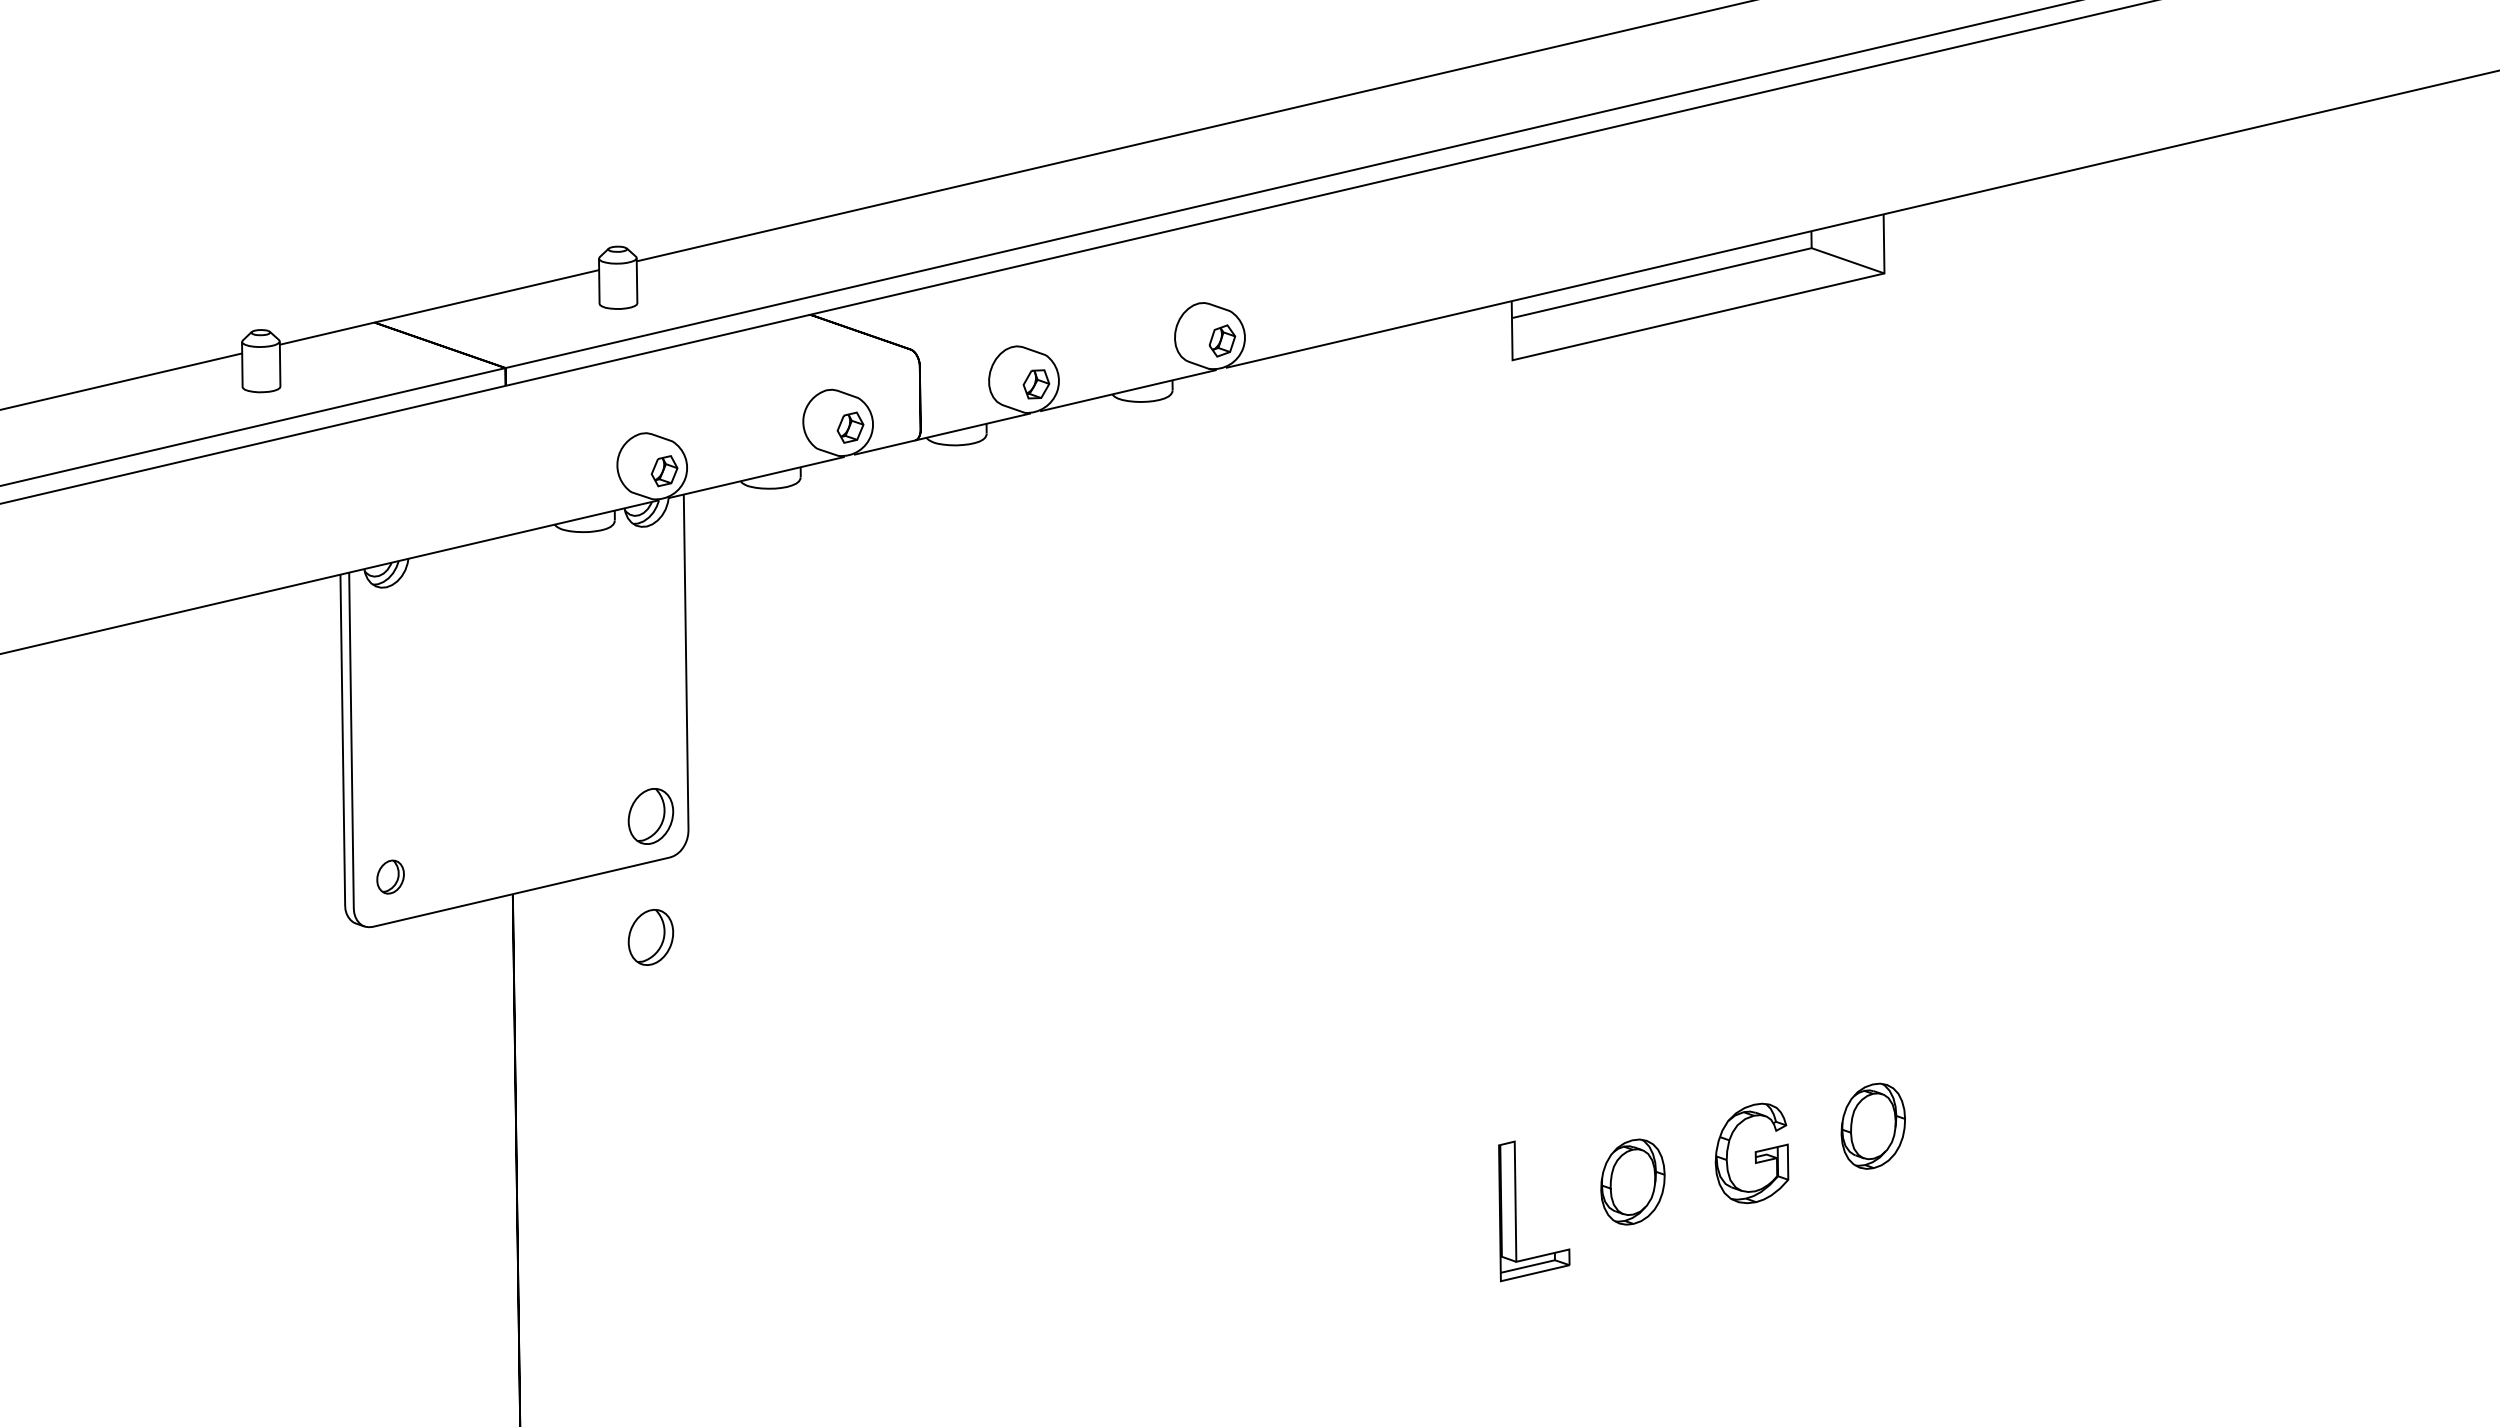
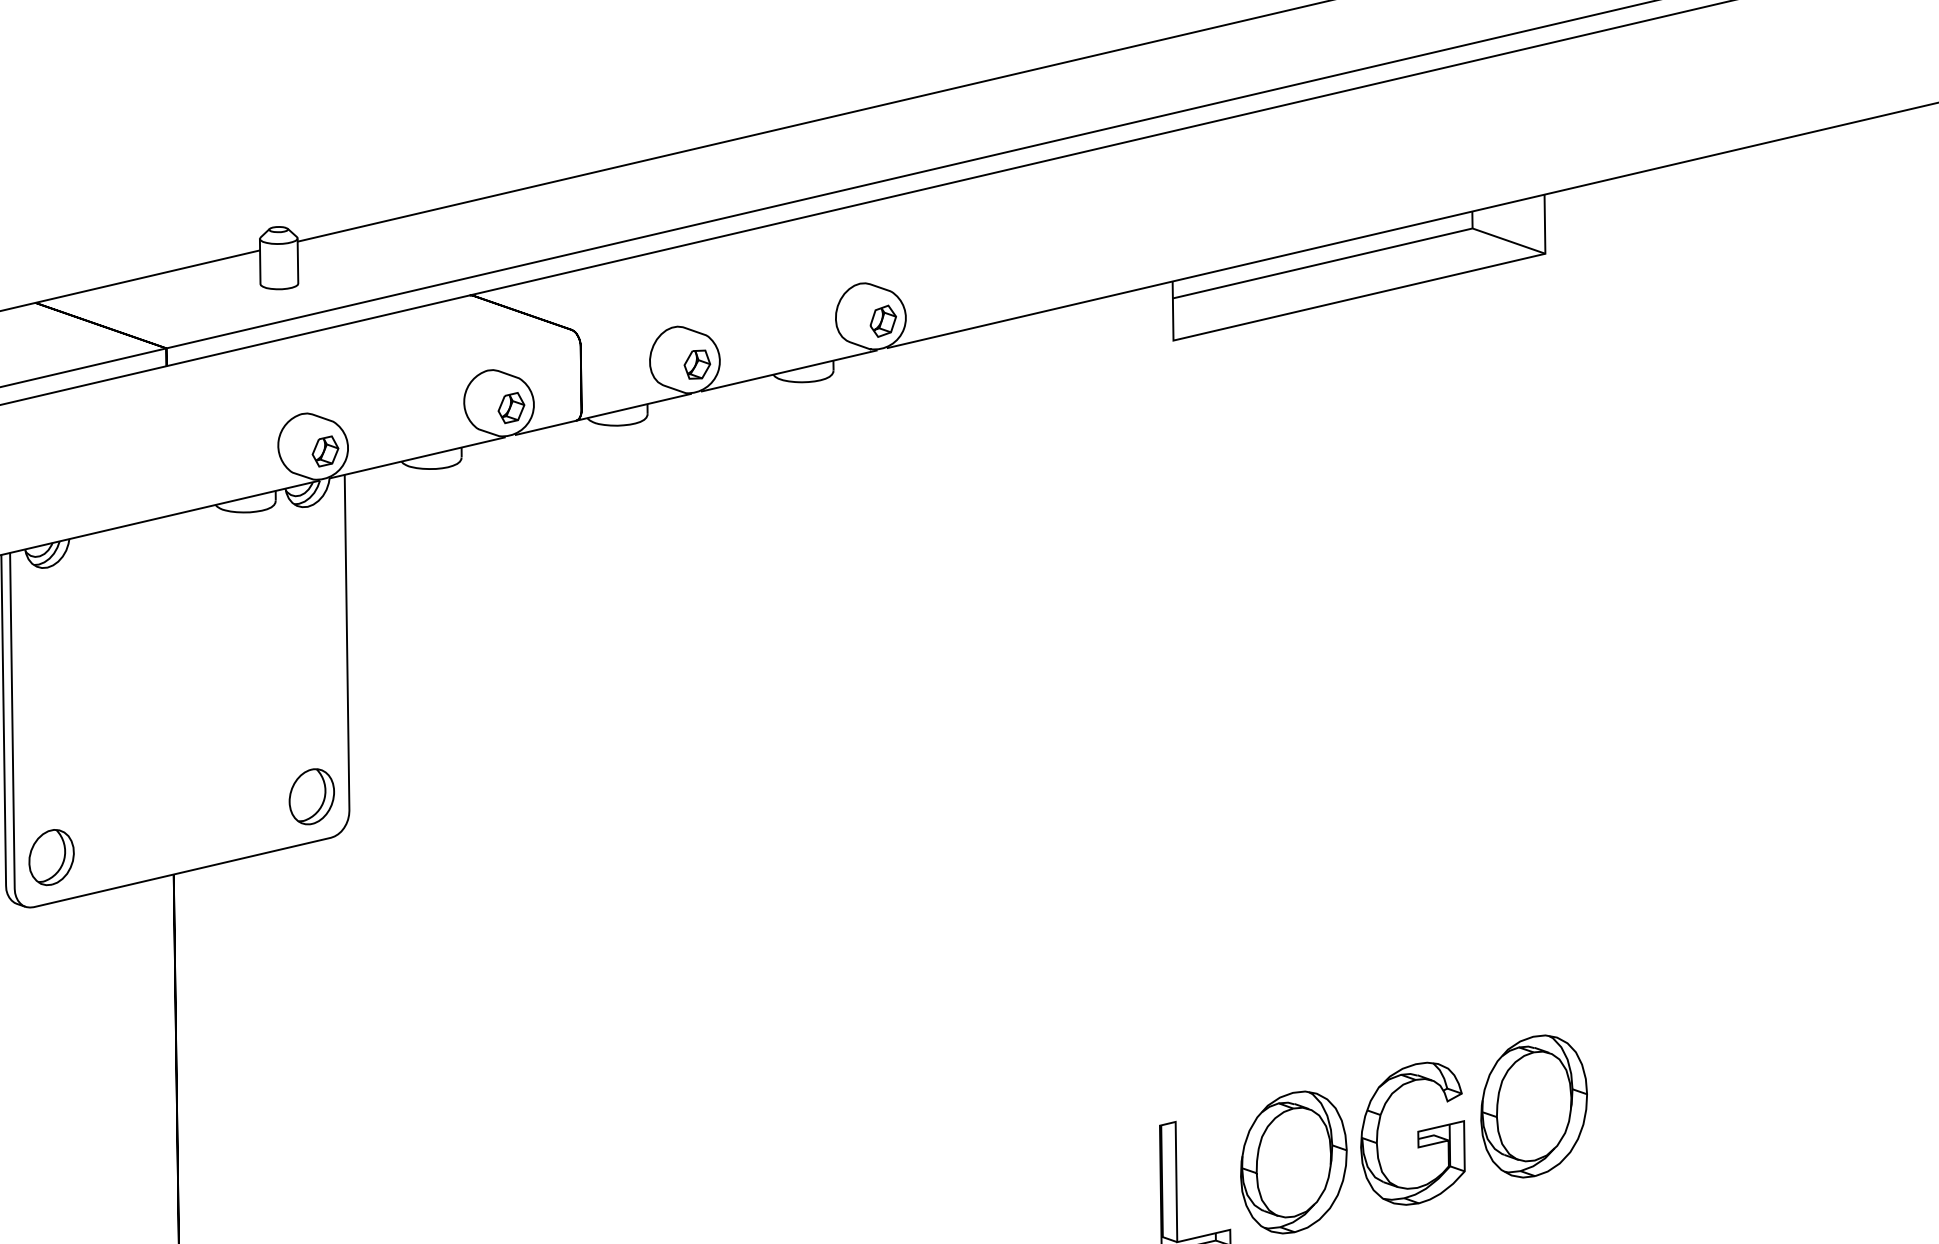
part: (390, 876) -> (51, 856), size x1.67
part: (650, 937) -> (311, 917), removed
part: (1873, 1126) -> (1534, 1106), size x1.67
part: (1751, 1153) -> (1412, 1133), size x1.43
part: (1632, 1181) -> (1293, 1161), size x1.67

